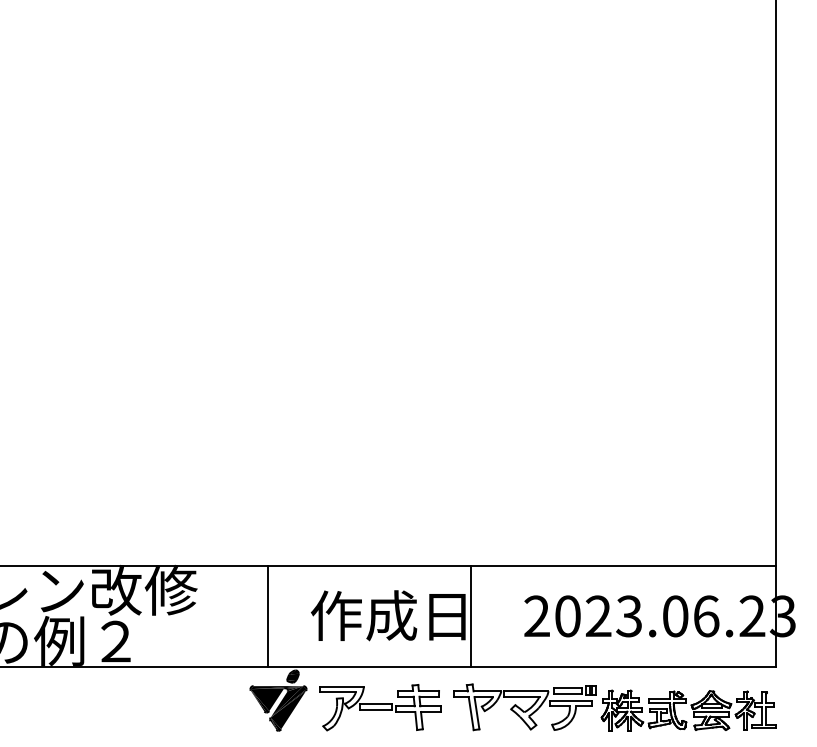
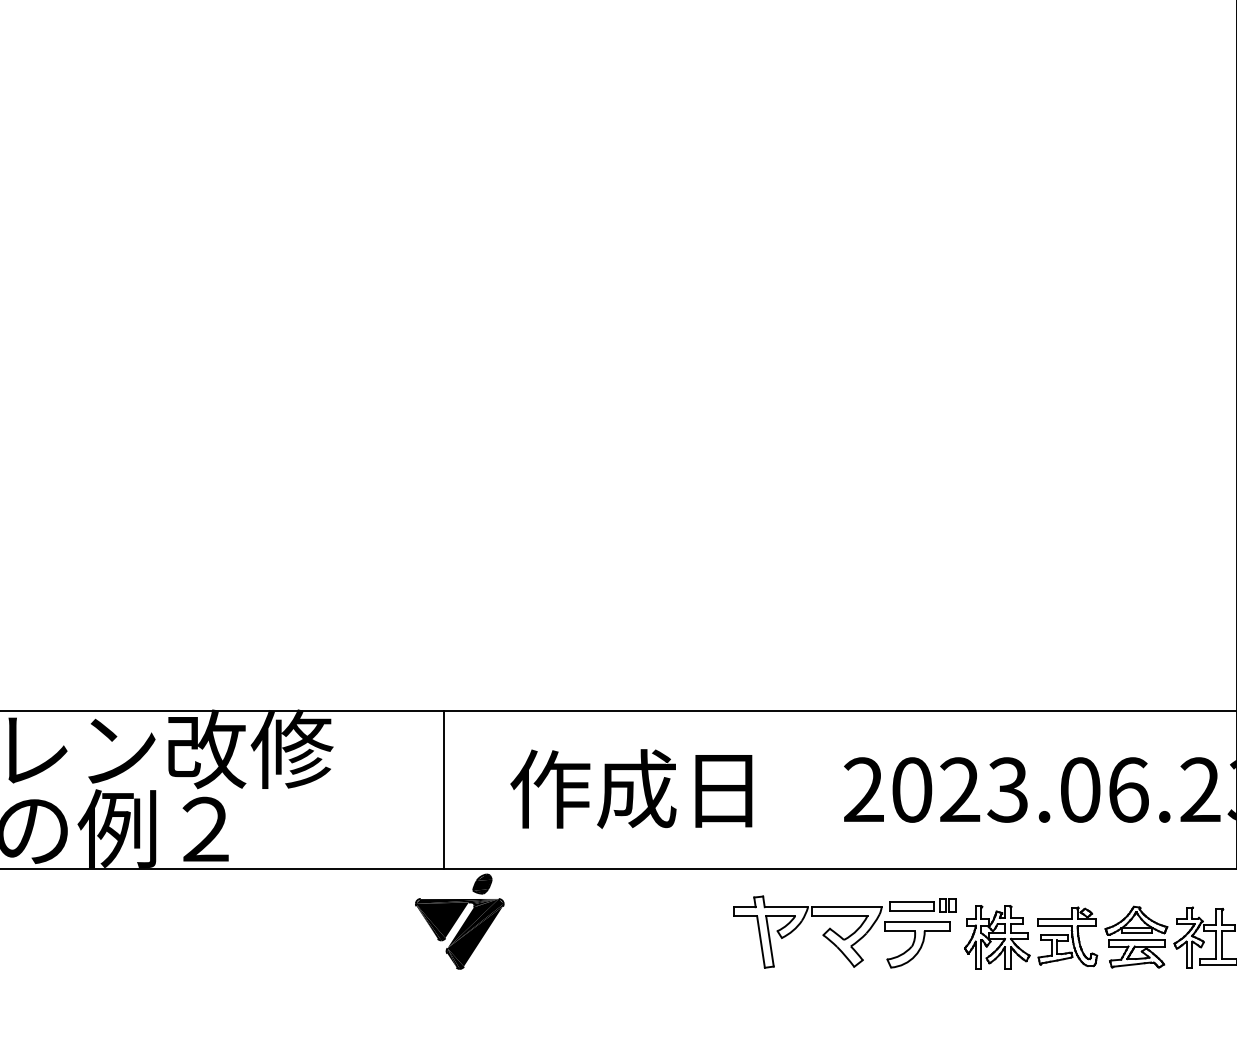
line: (471, 616) -> (761, 790), removed
part: (380, 707) -> (619, 932), removed

